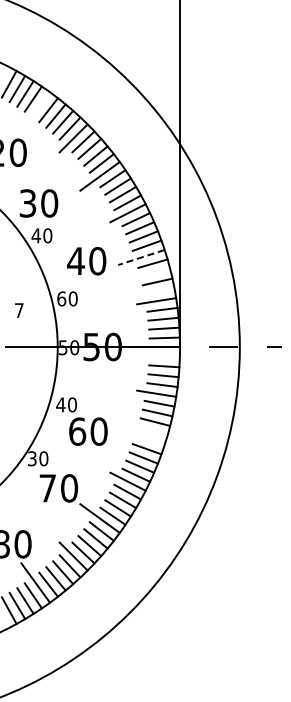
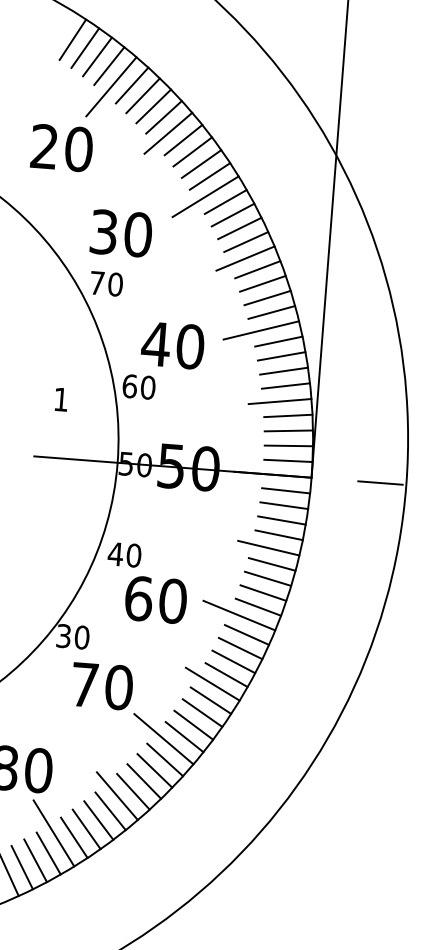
line: (35, 111) -> (111, 86), added
text: (38, 203) -> (120, 233), moved
text: (35, 235) -> (96, 282), 40 -> 70
line: (140, 257) -> (259, 330), dashed -> solid
text: (86, 261) -> (172, 345), moved
line: (155, 272) -> (281, 355), added
line: (159, 291) -> (285, 386), added
text: (19, 310) -> (61, 399), 7 -> 1
line: (164, 356) -> (285, 490), added
line: (152, 431) -> (257, 607), added
line: (141, 436) -> (239, 614), added

